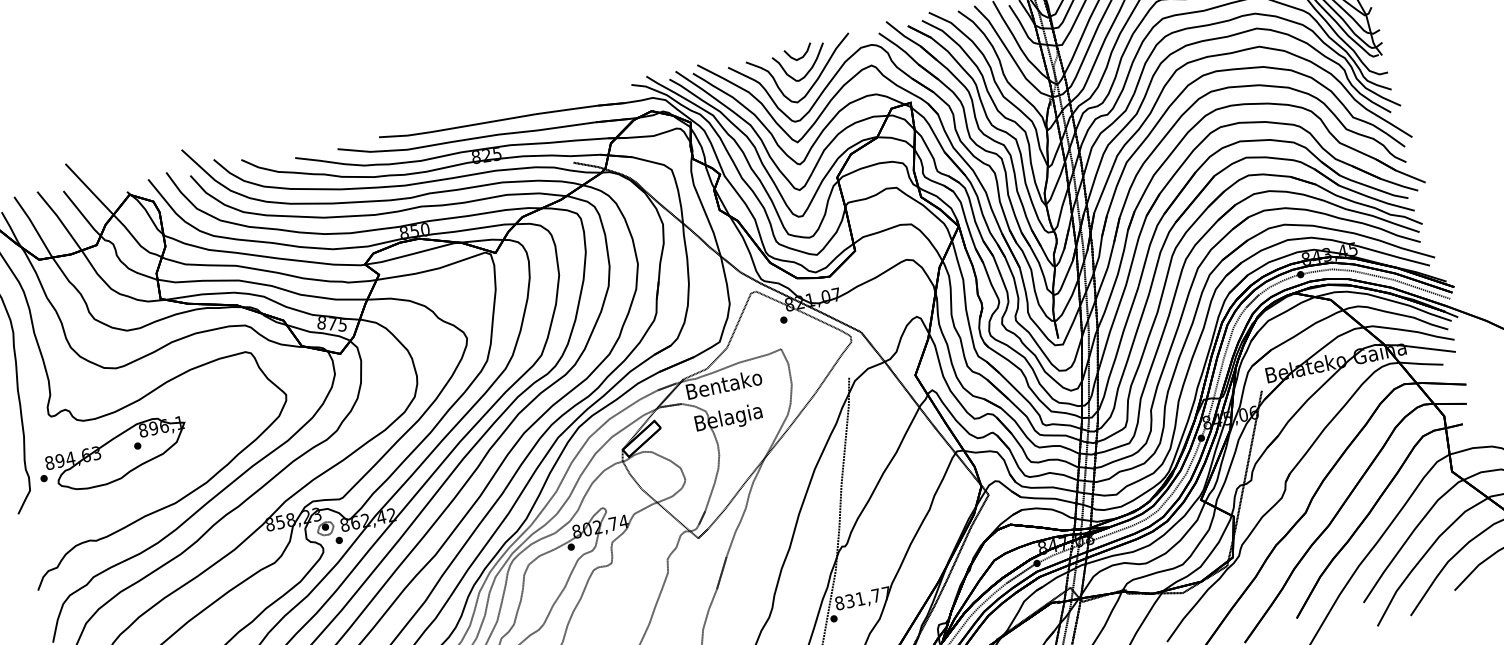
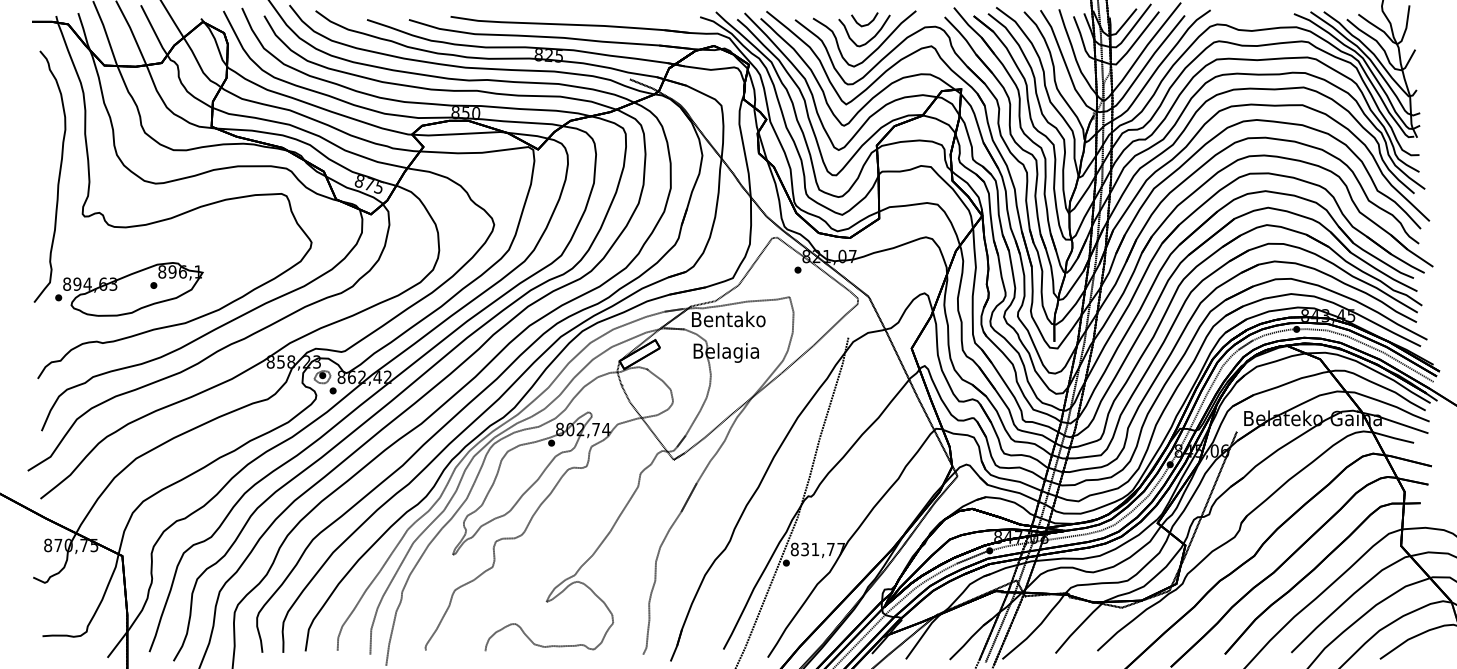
part: (113, 455) -> (129, 289), moved

